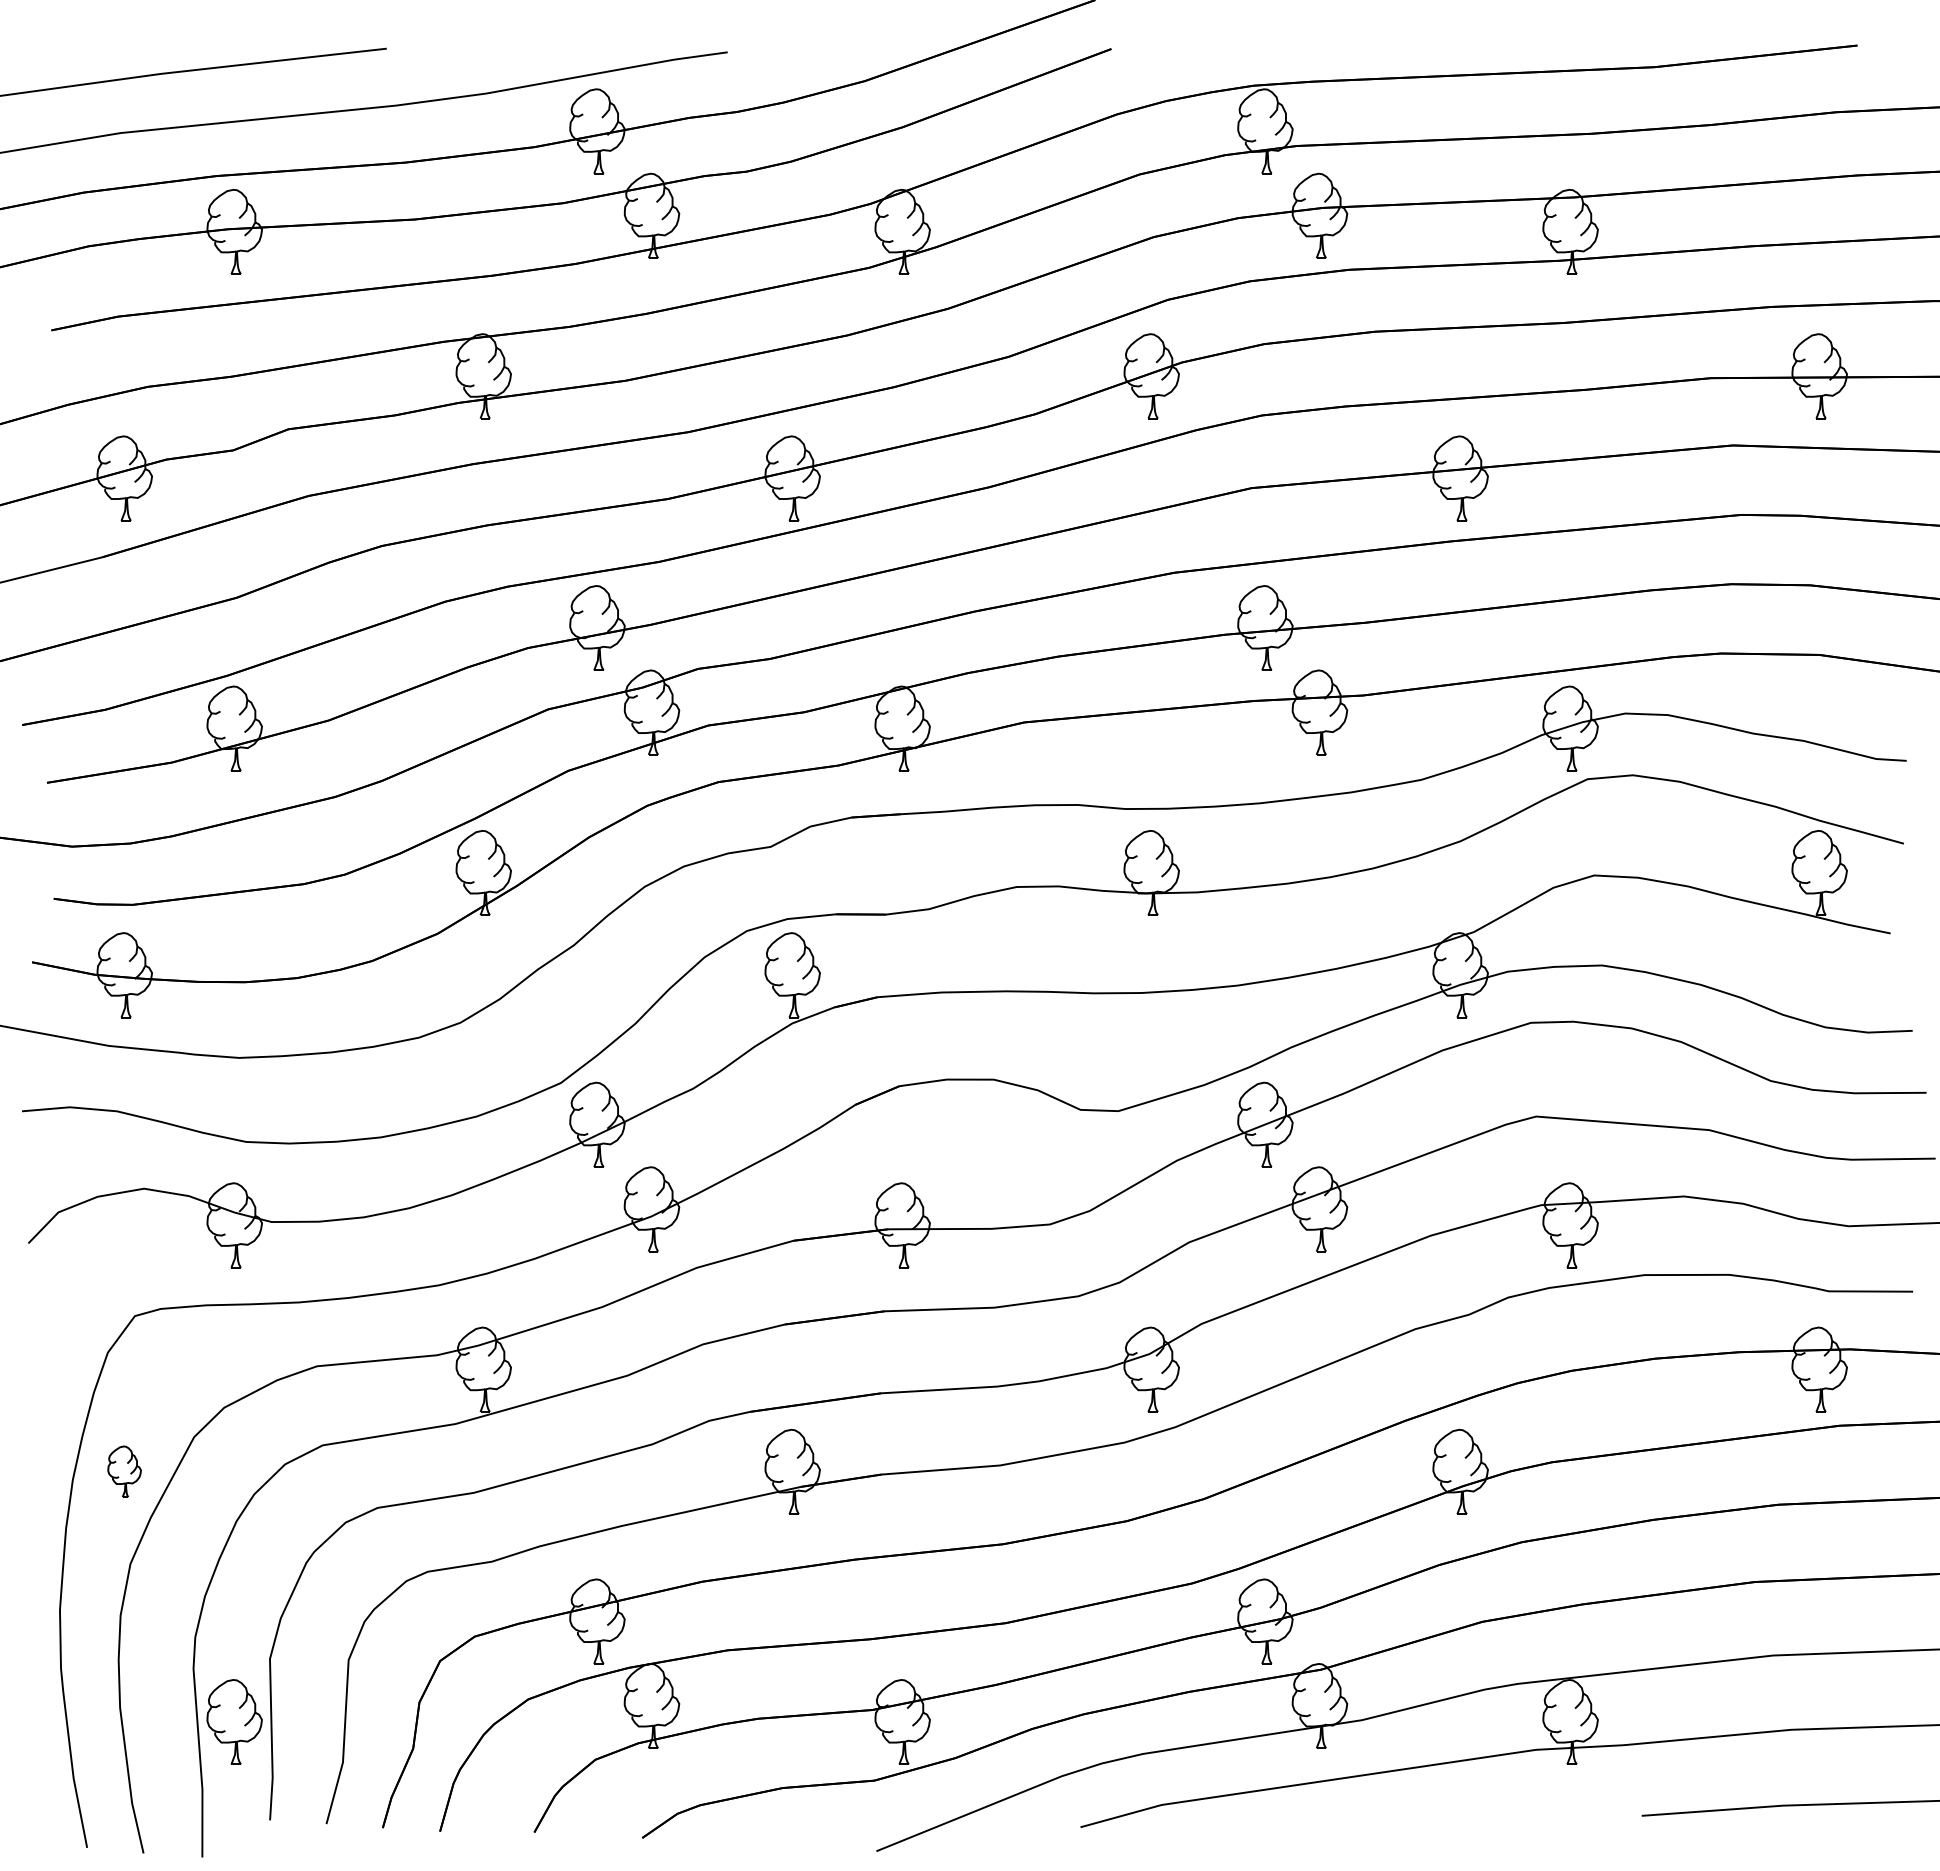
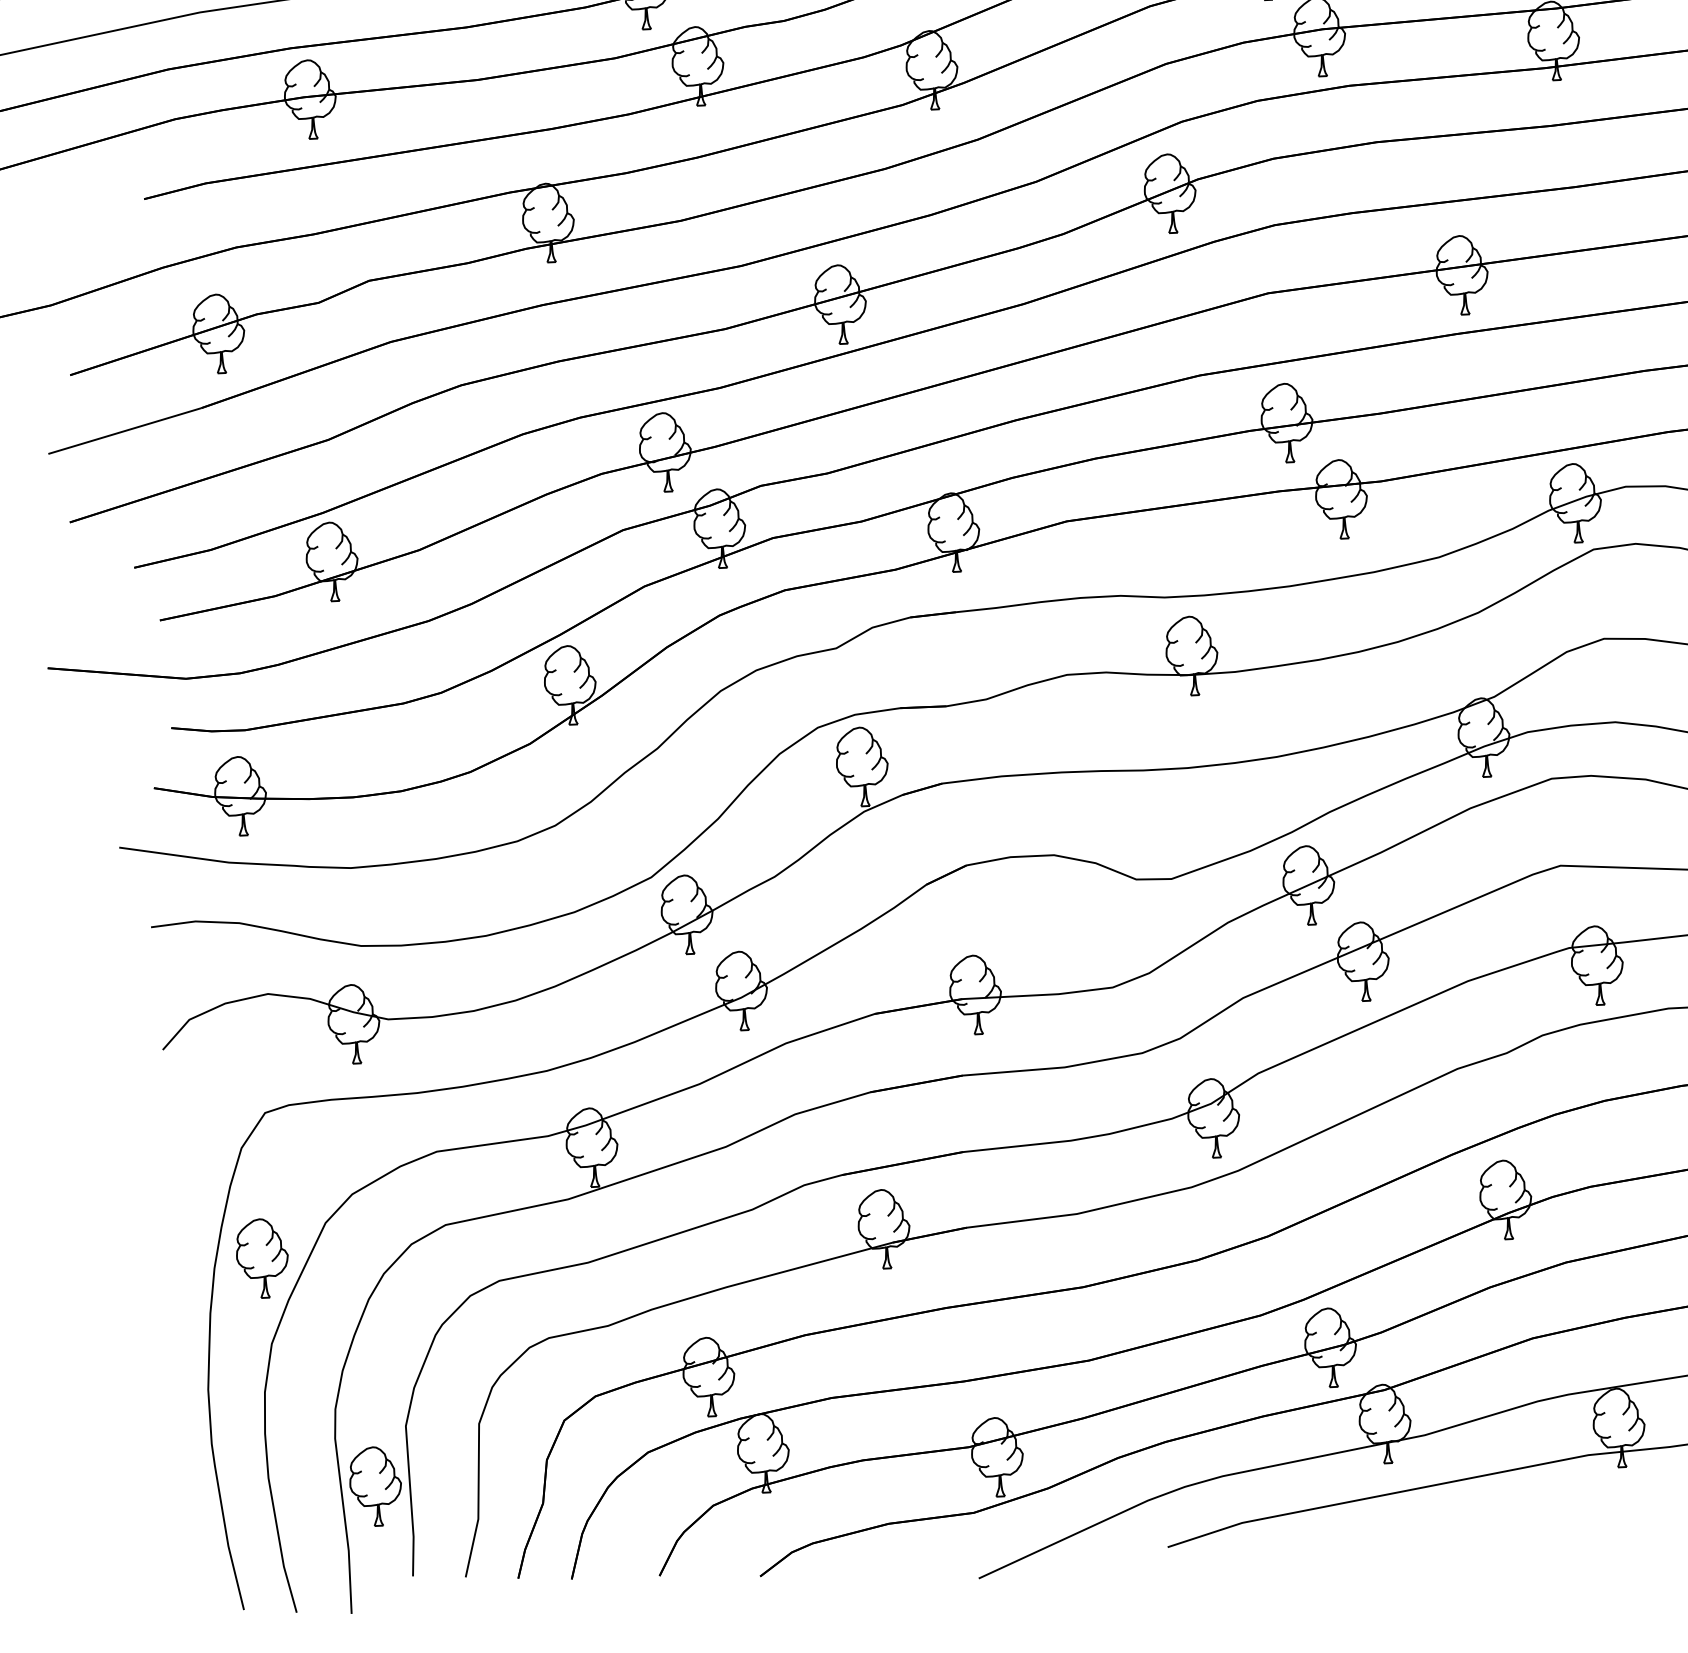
part: (124, 1471) -> (262, 1258), size x1.67

